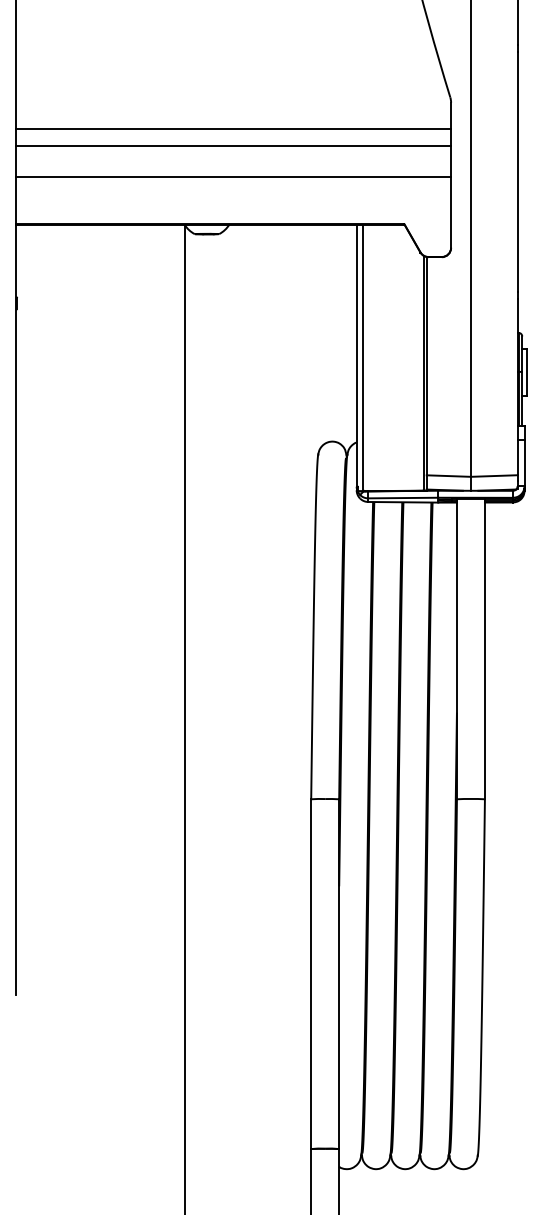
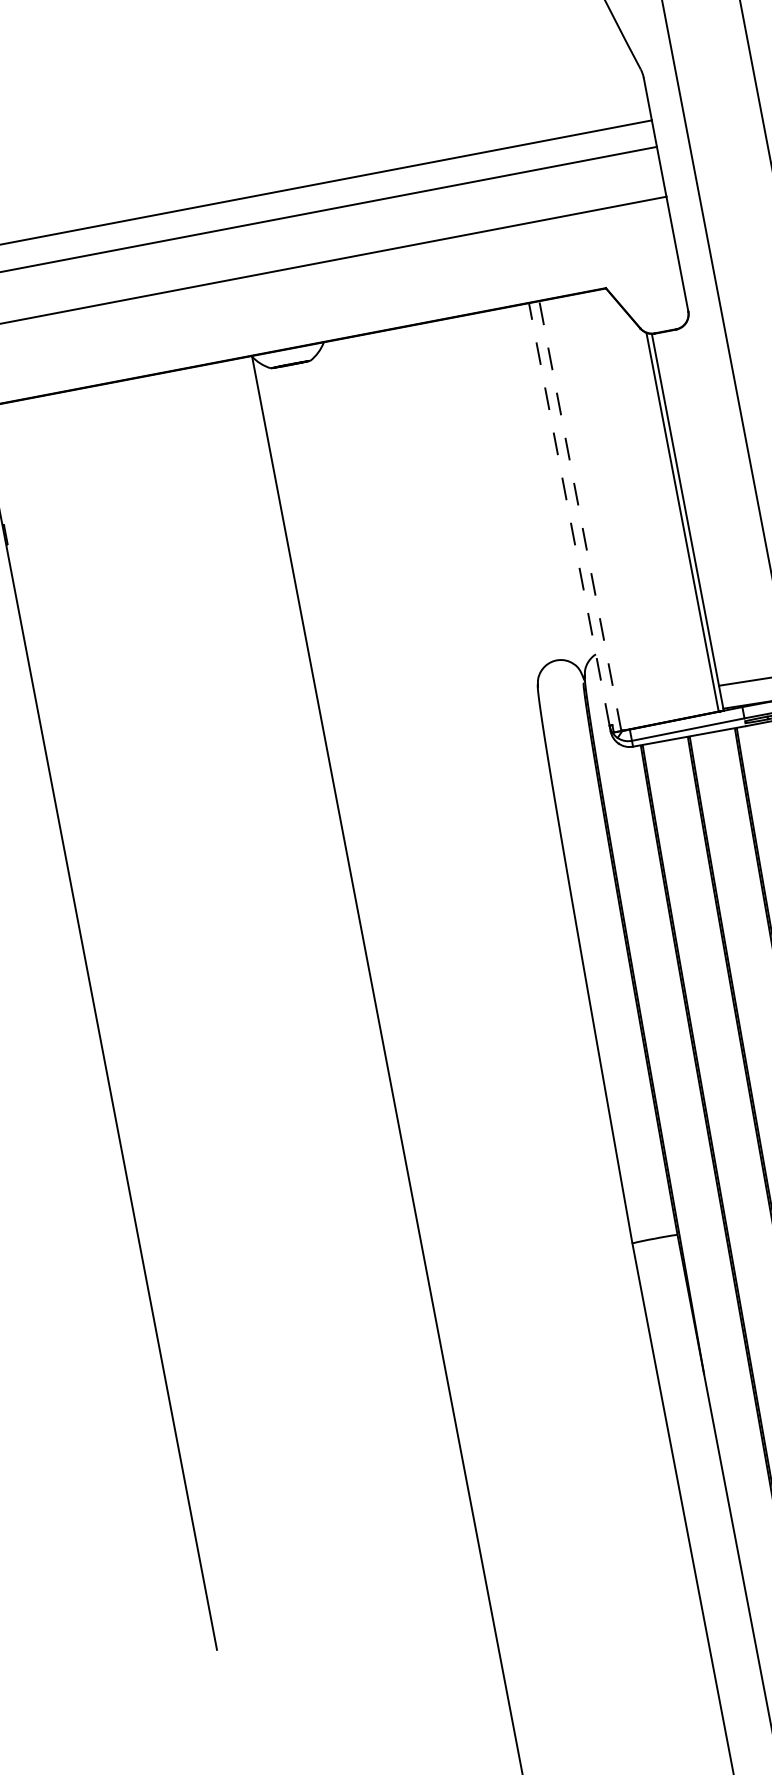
line: (356, 355) -> (568, 514), solid -> dashed
line: (363, 357) -> (580, 515), solid -> dashed

